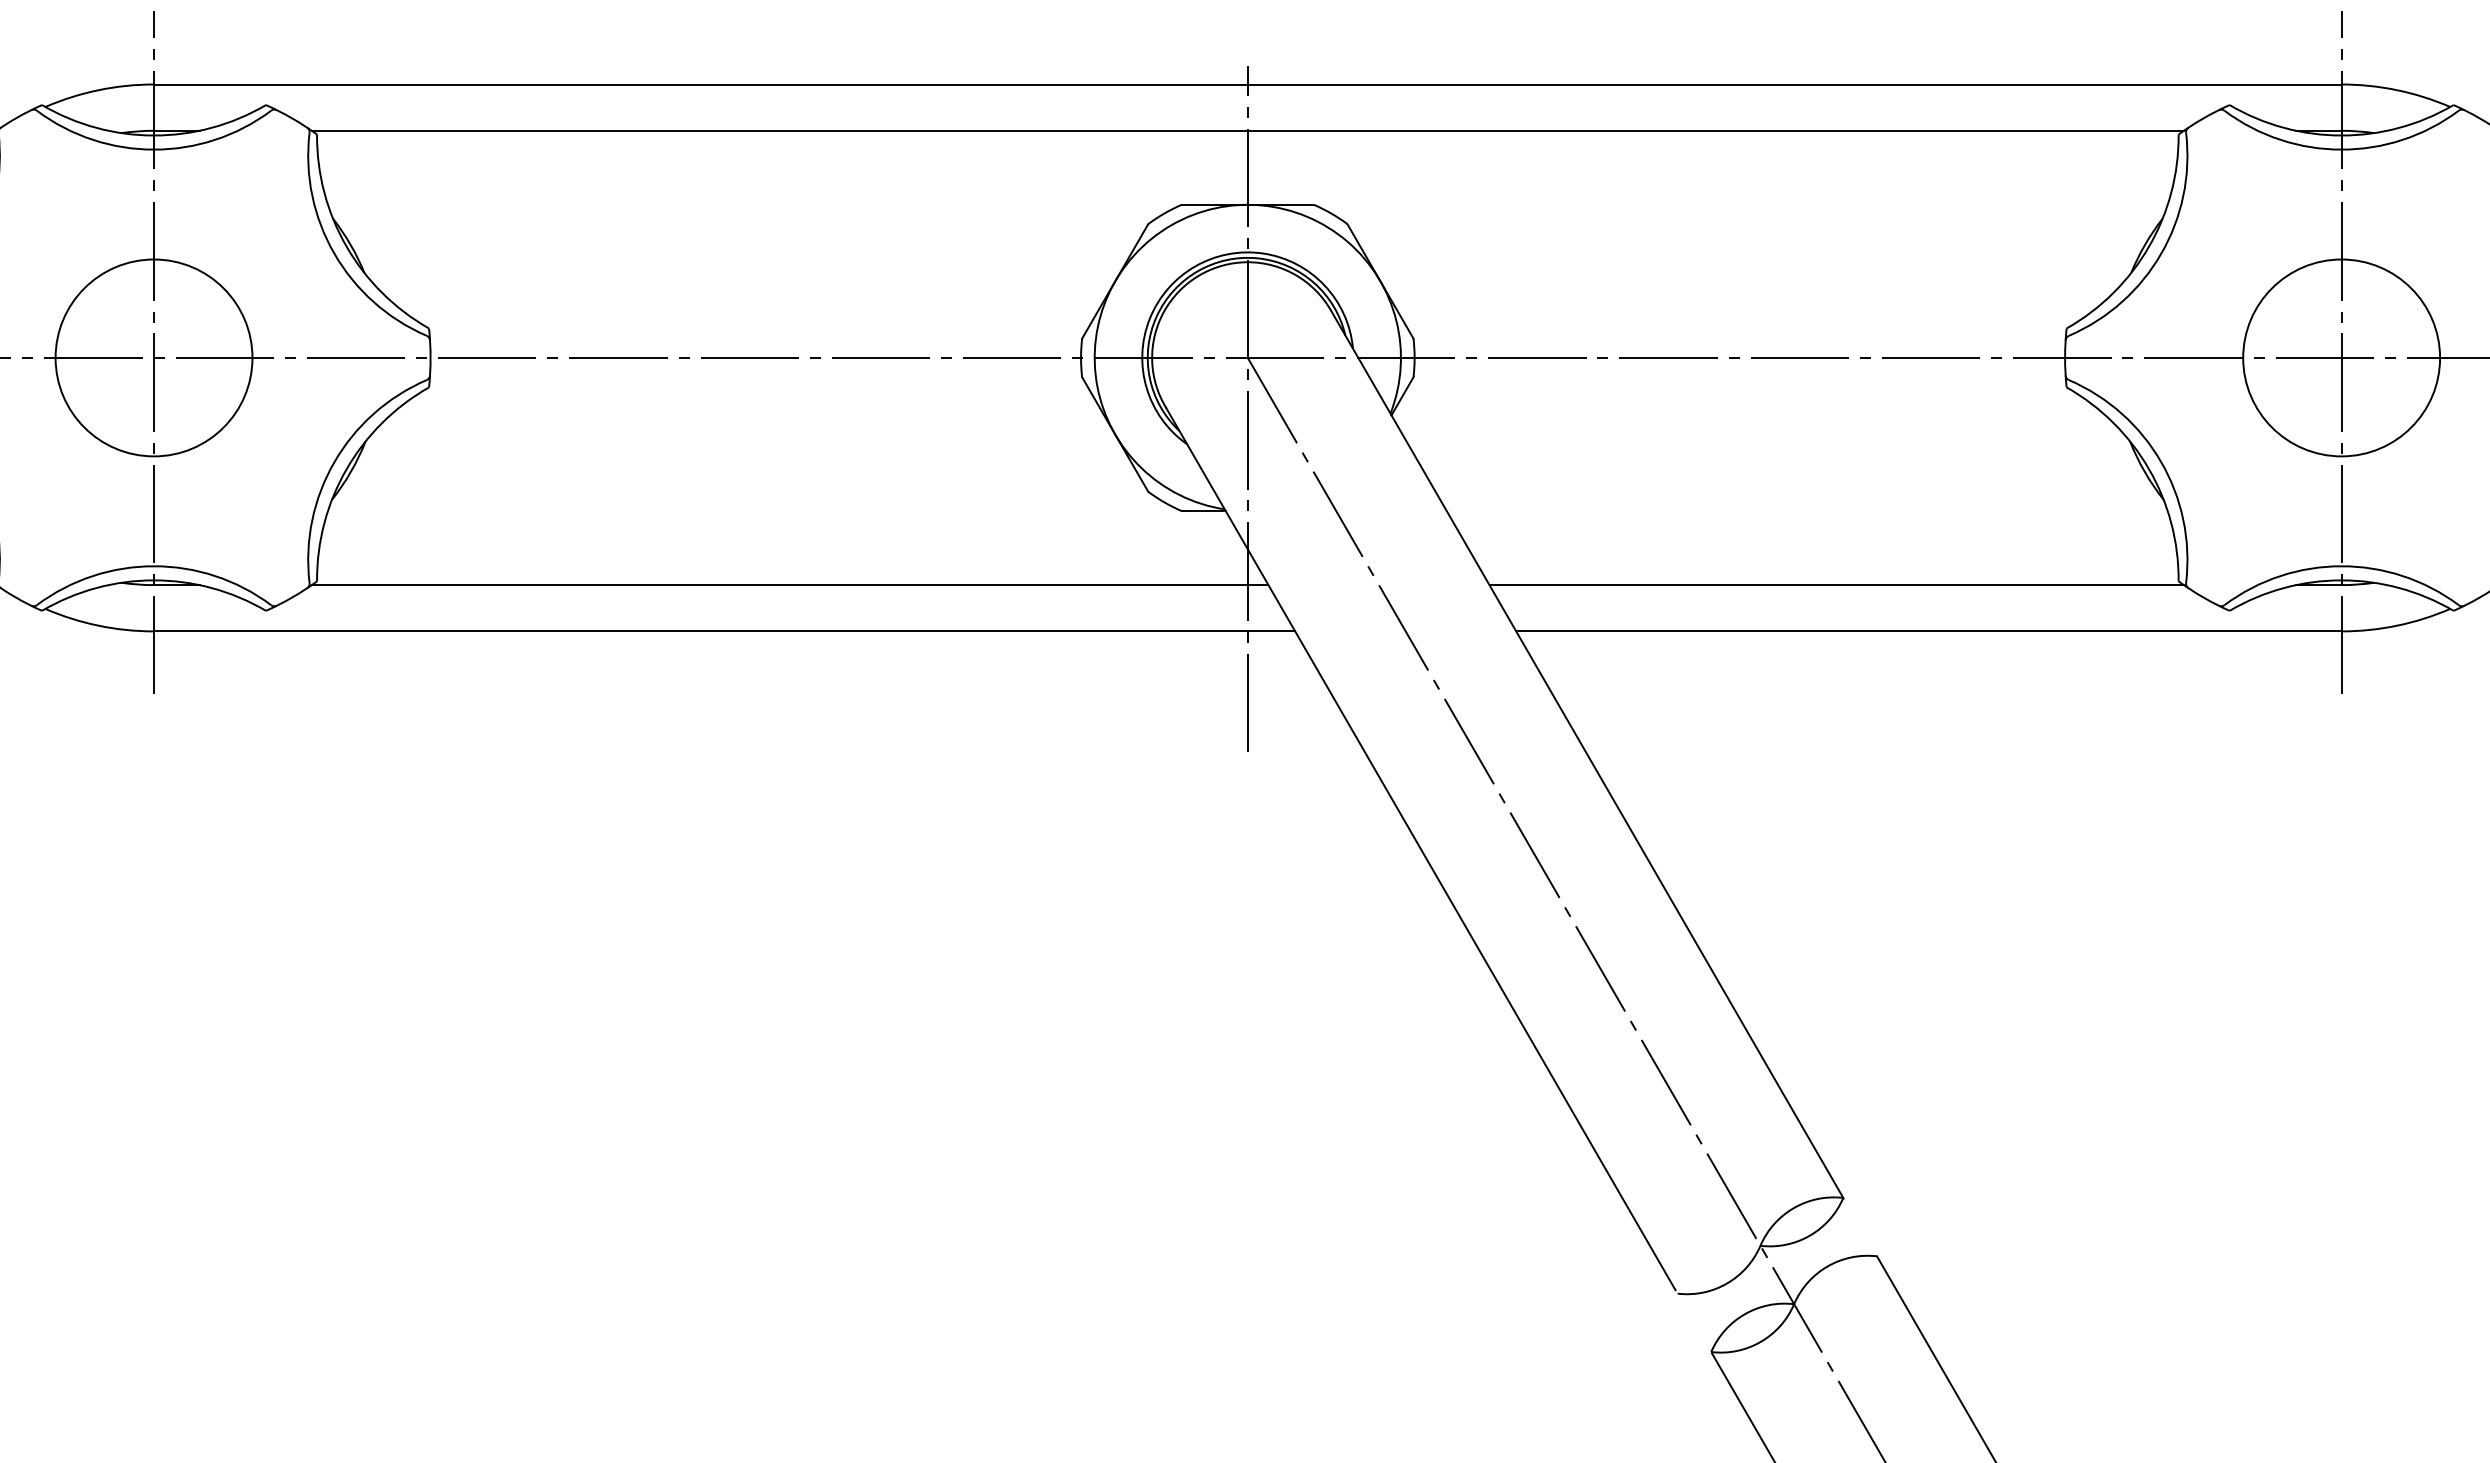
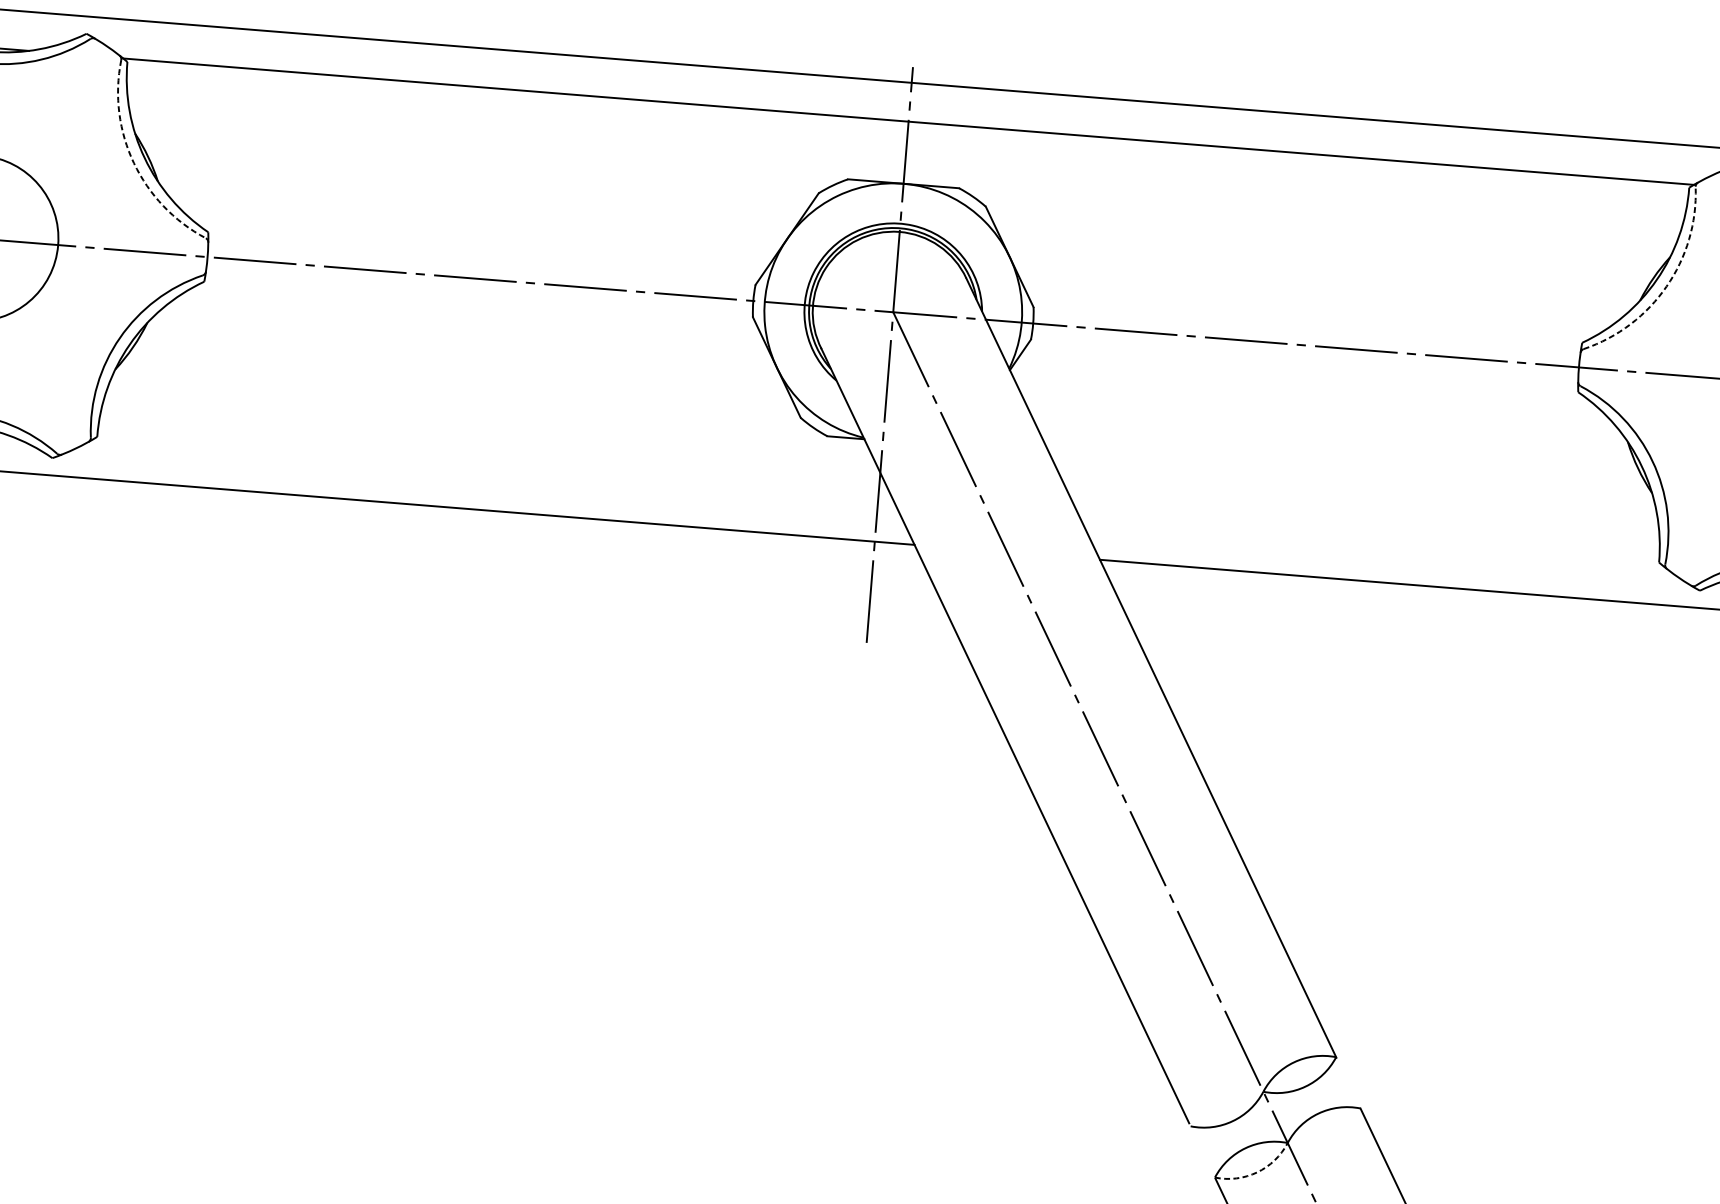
arc: (334, 253) -> (134, 162), solid -> dashed
arc: (2161, 253) -> (1666, 286), solid -> dashed
line: (789, 585) -> (493, 472), removed
line: (1836, 585) -> (1371, 542), removed
arc: (1760, 1341) -> (1256, 1172), solid -> dashed

